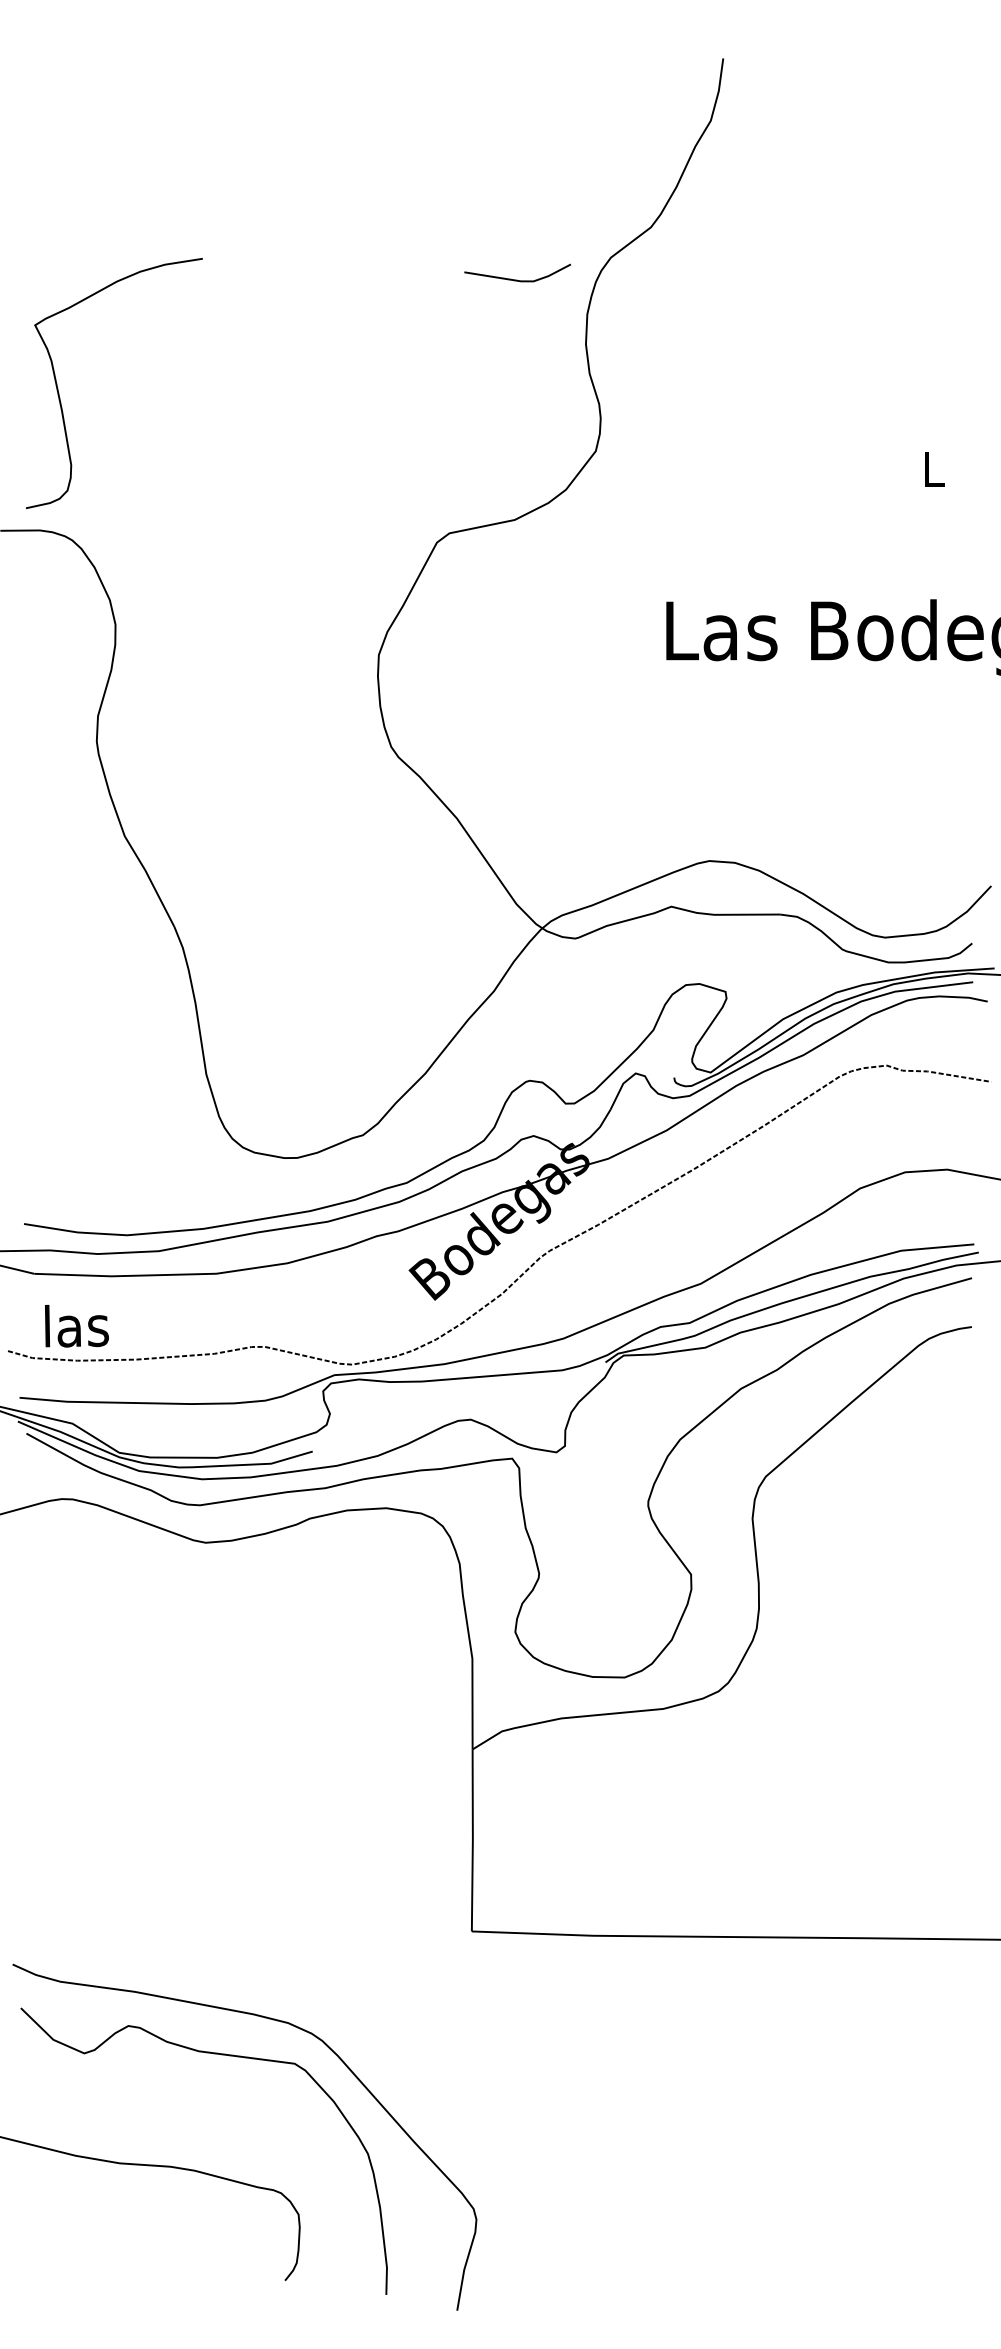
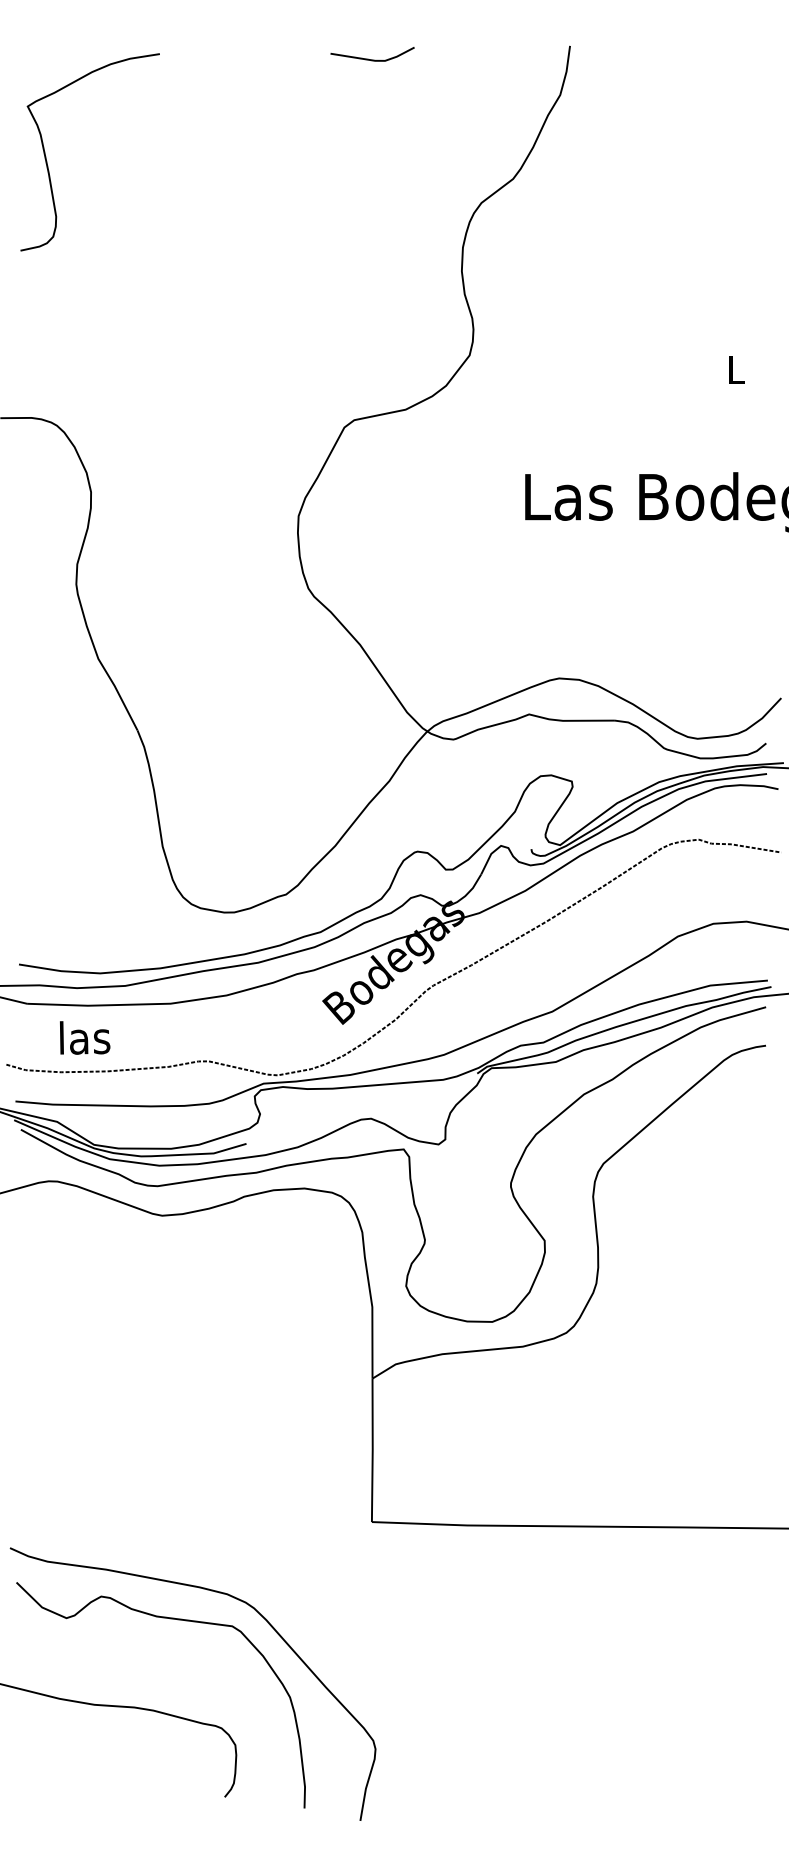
line: (517, 279) -> (372, 59), moved
curve: (60, 397) -> (47, 163), moved
text: (76, 1326) -> (84, 1038), moved

